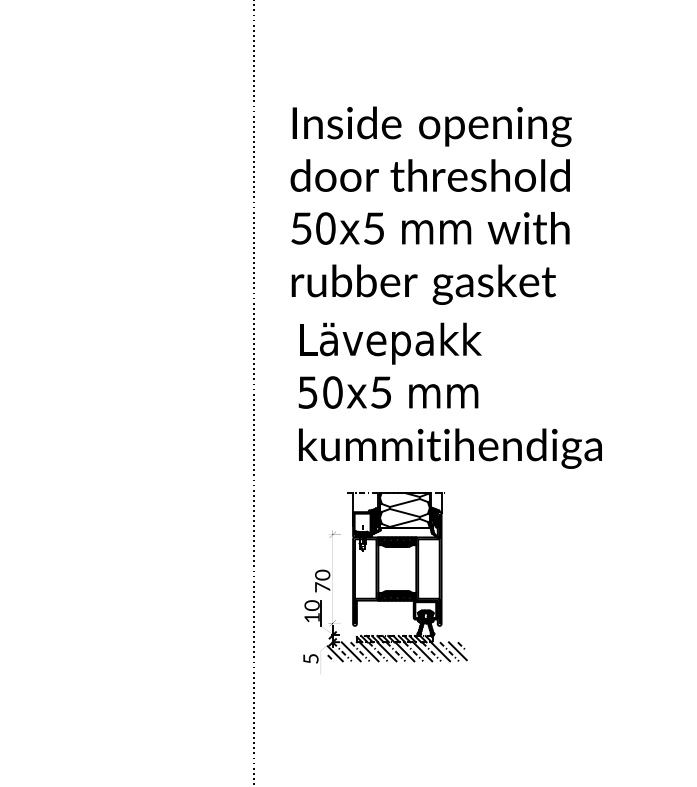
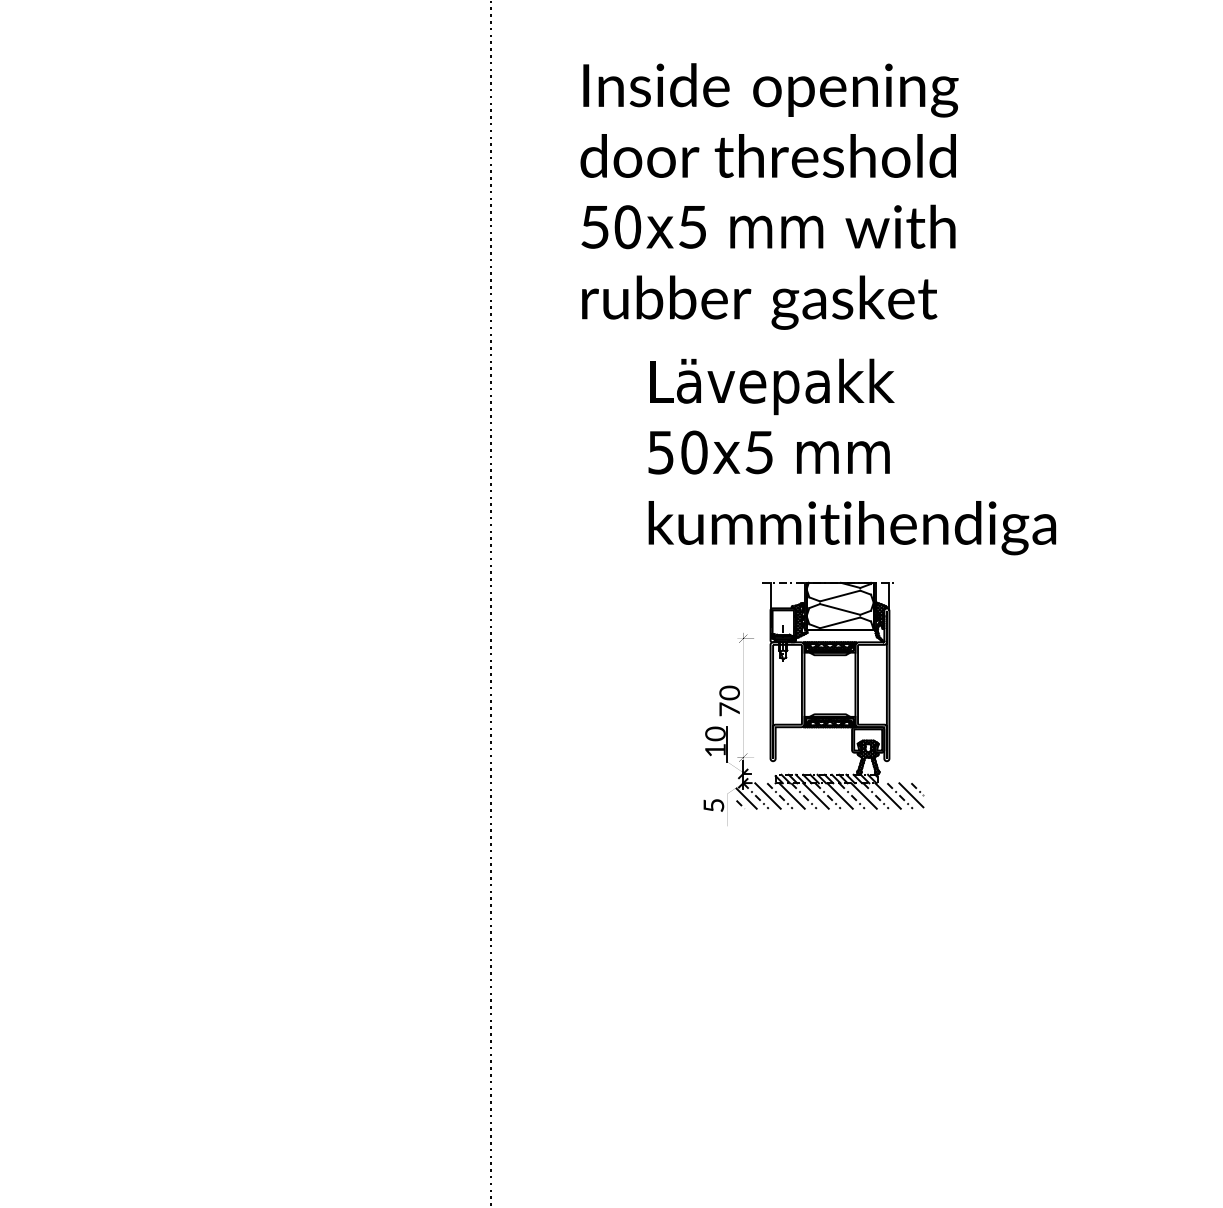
text: (431, 205) -> (769, 196), moved
text: (449, 395) -> (851, 456), moved
part: (385, 582) -> (813, 703), moved

